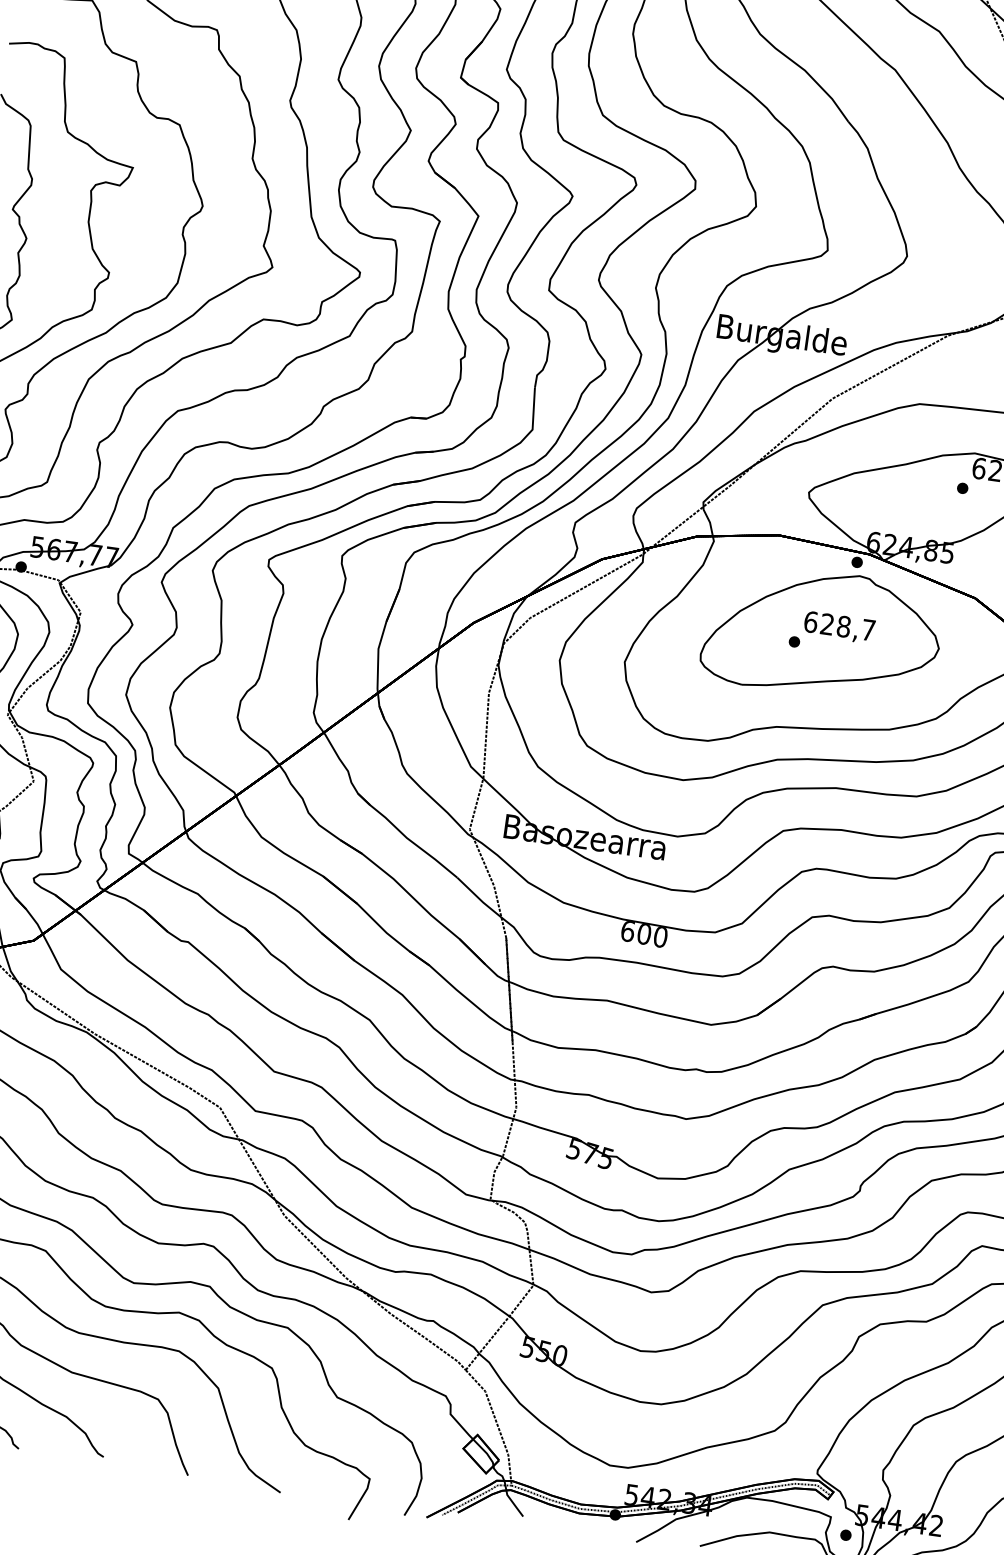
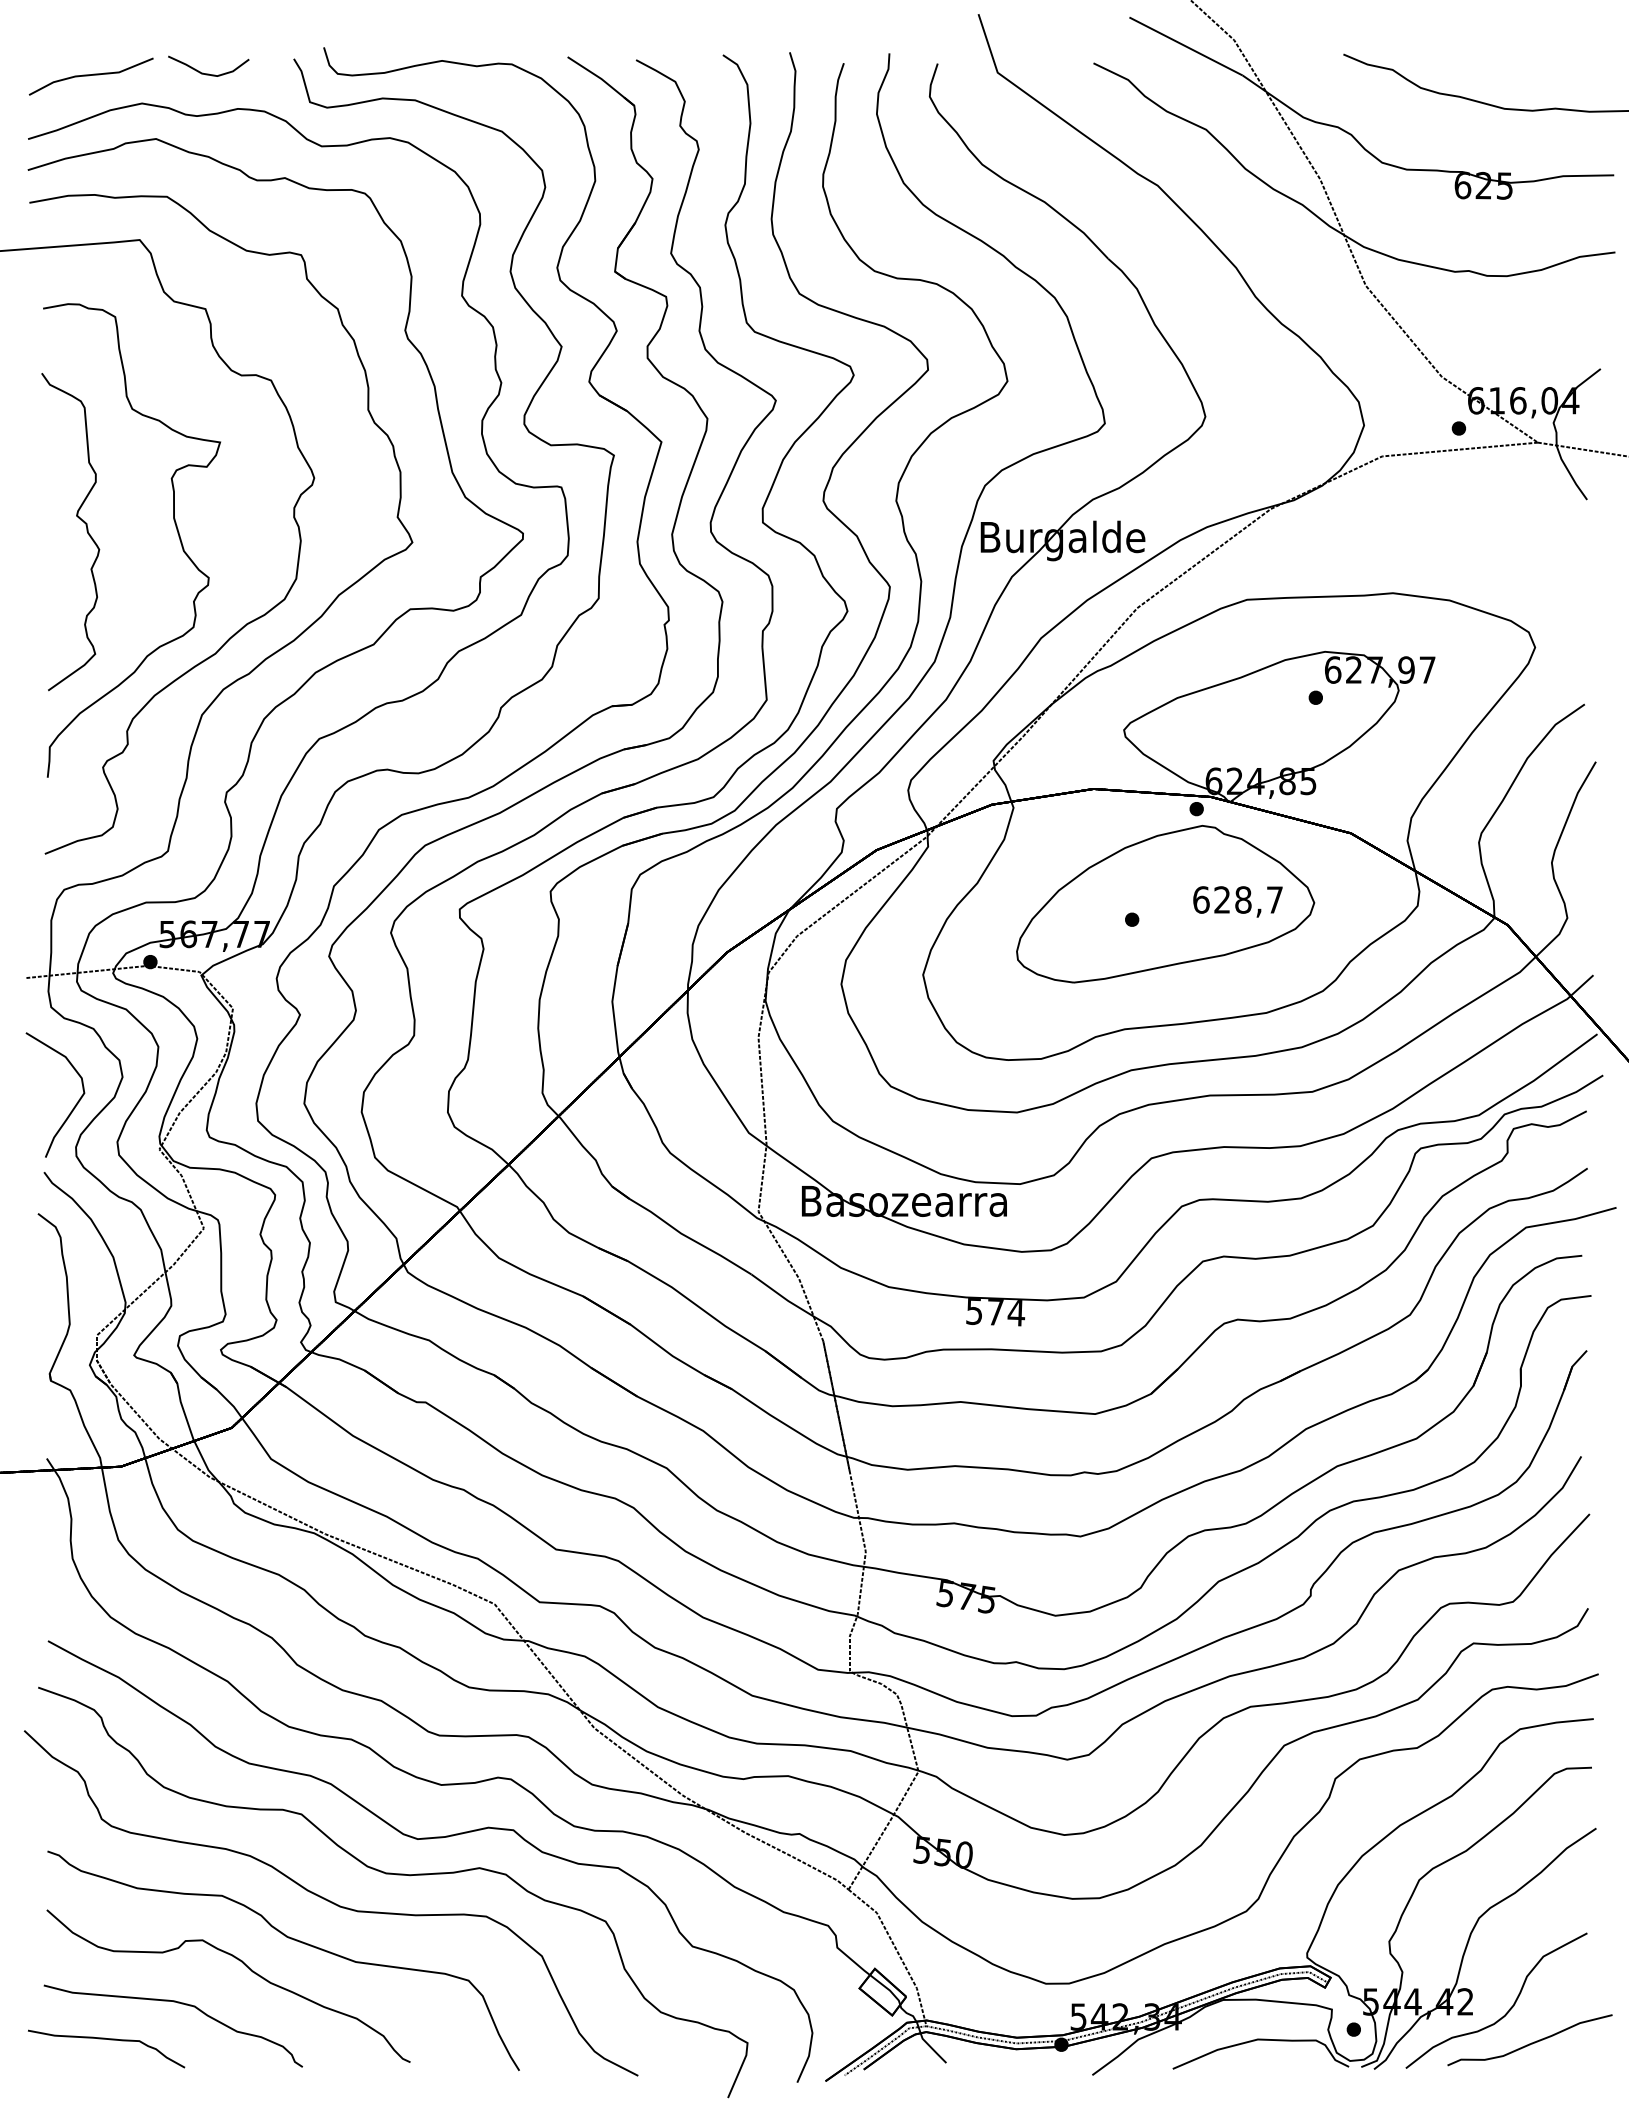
text: (839, 627) -> (1237, 901), moved
text: (644, 934) -> (995, 1312), 600 -> 574

